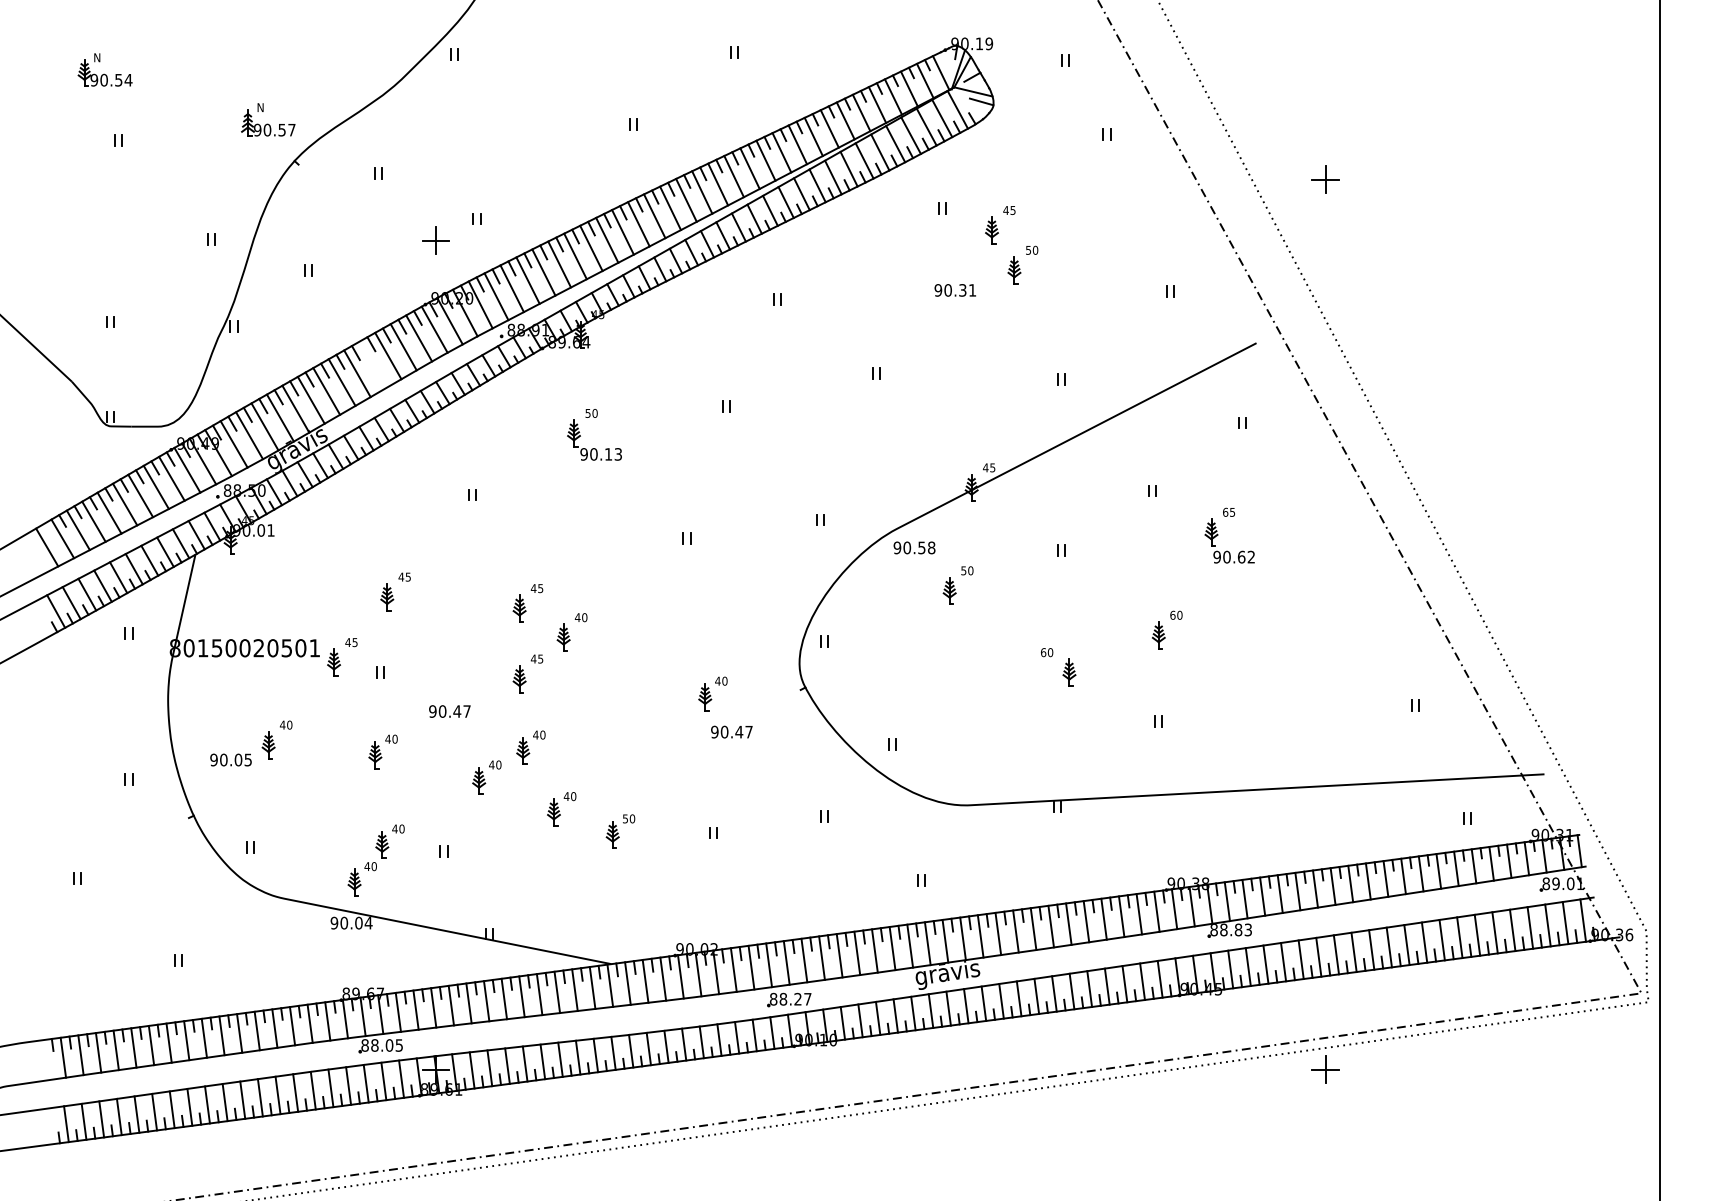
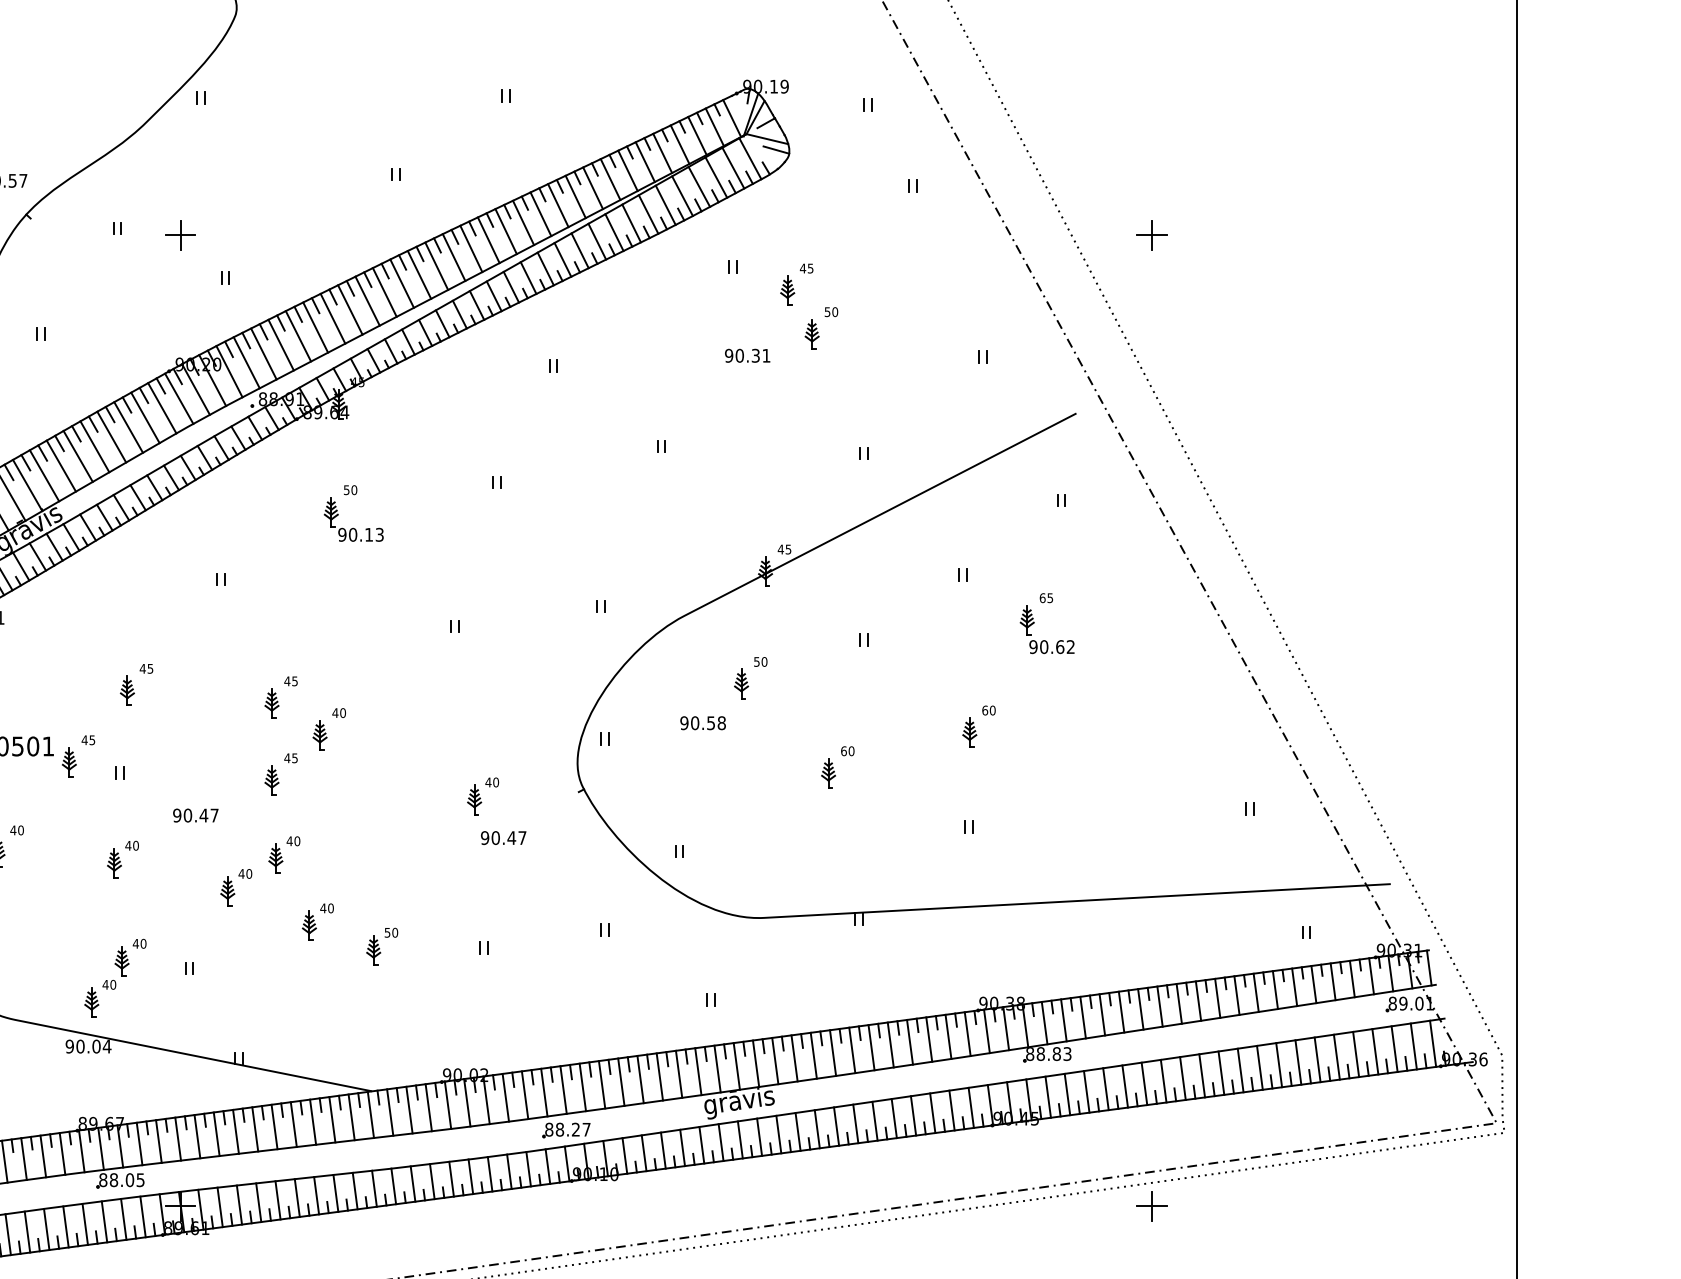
part: (435, 240) -> (180, 234), moved
line: (372, 364) -> (111, 436), added
text: (914, 547) -> (703, 722), moved
part: (1069, 672) -> (828, 772), moved

